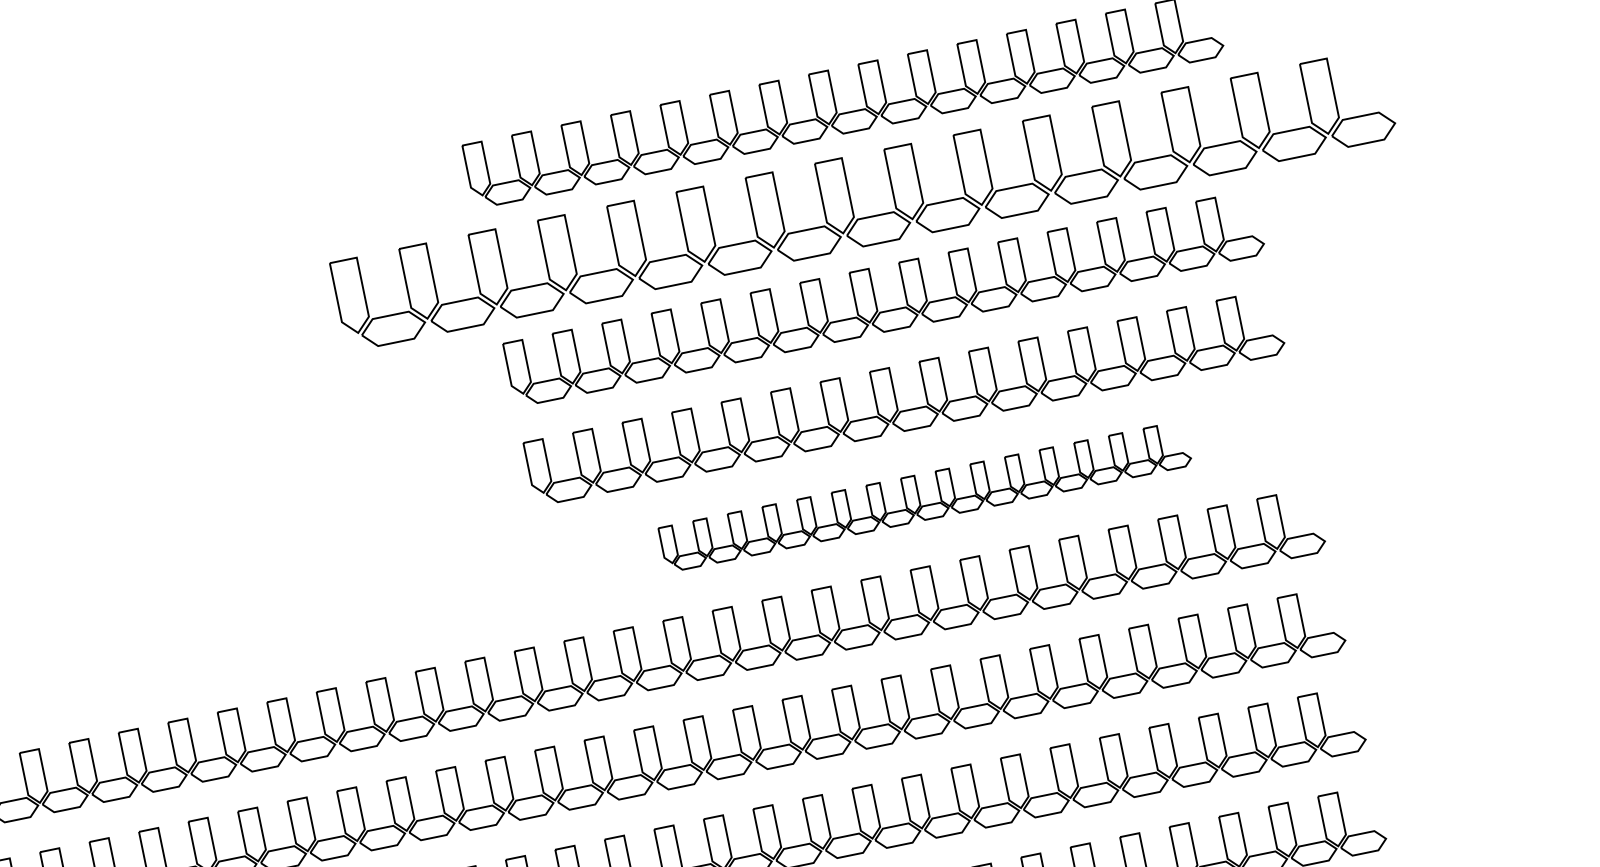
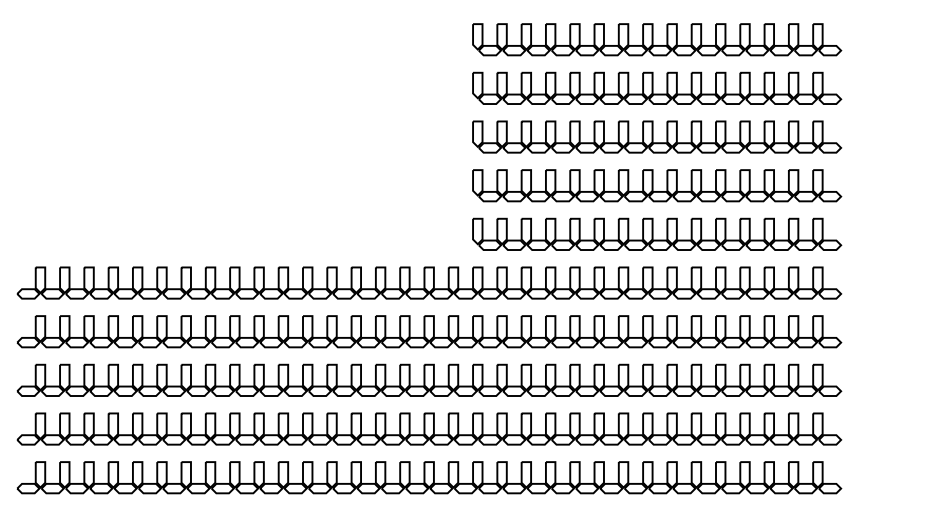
part: (864, 197) -> (657, 87), size x0.71
part: (925, 494) -> (657, 233), size x1.43

